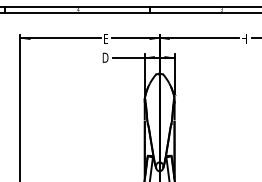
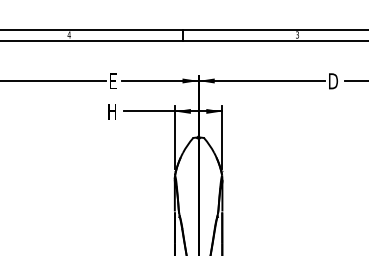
text: (244, 38) -> (333, 80), H -> D
text: (105, 57) -> (112, 111), D -> H

